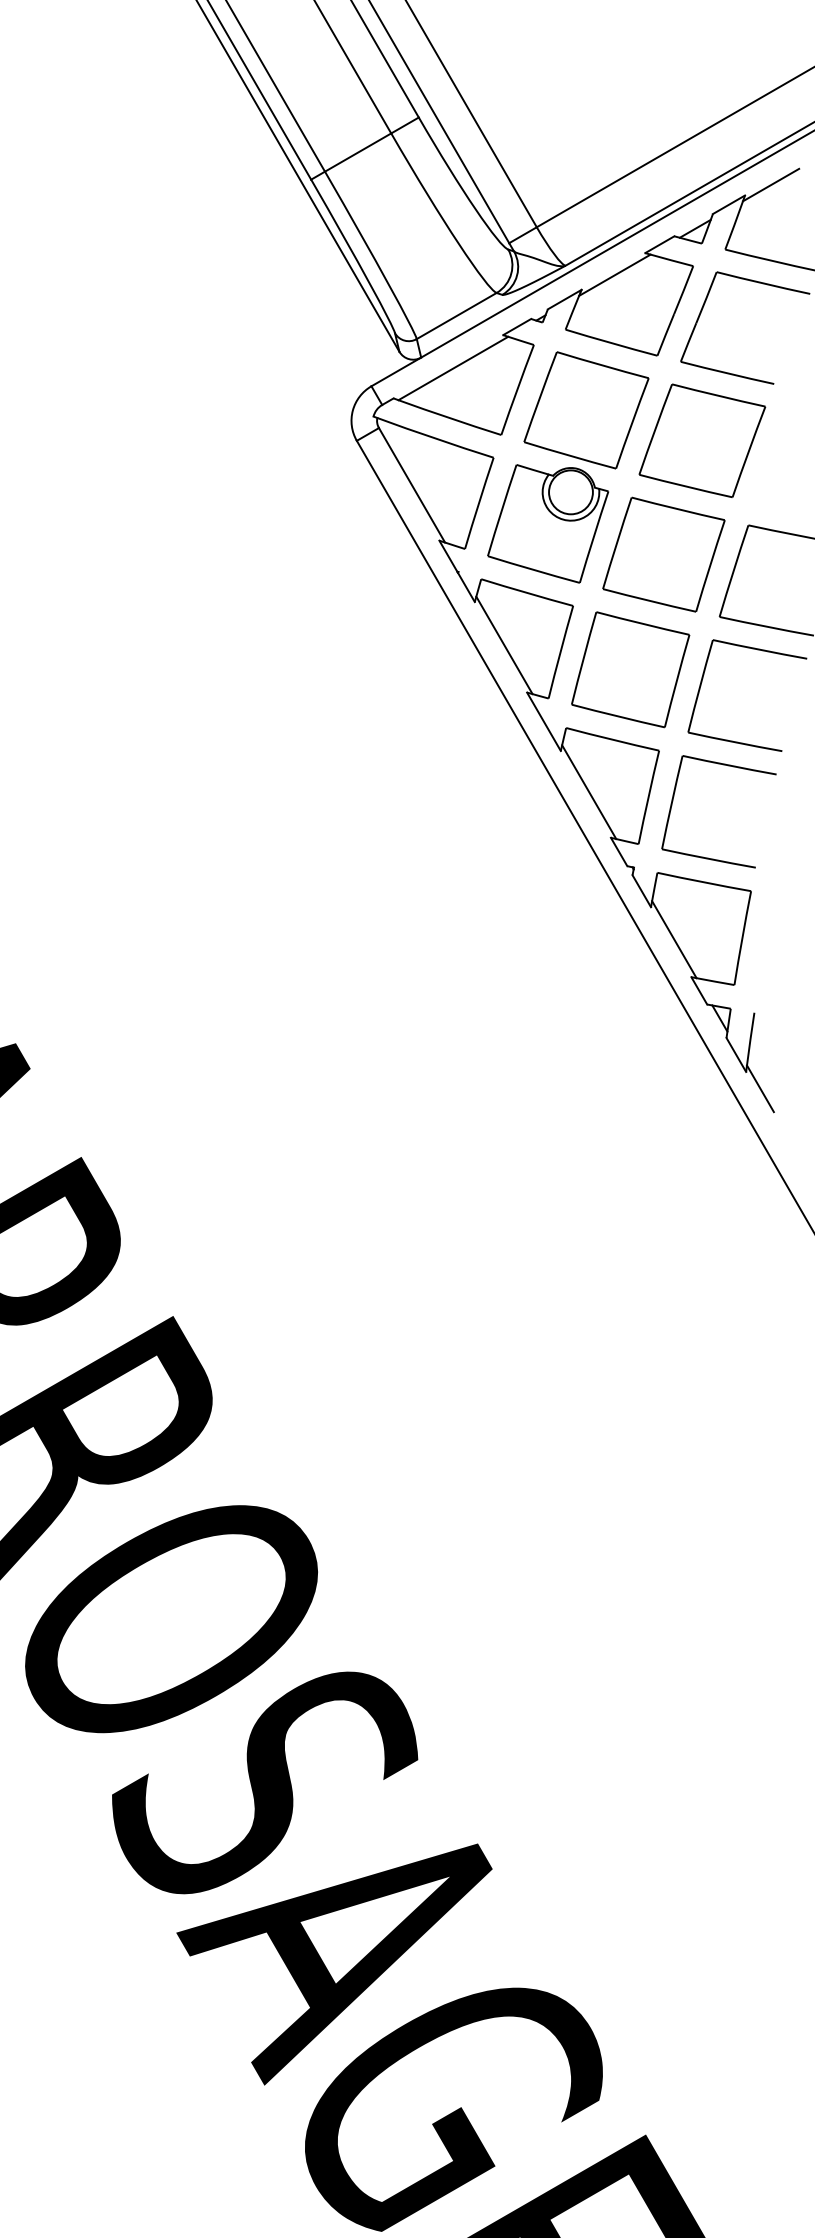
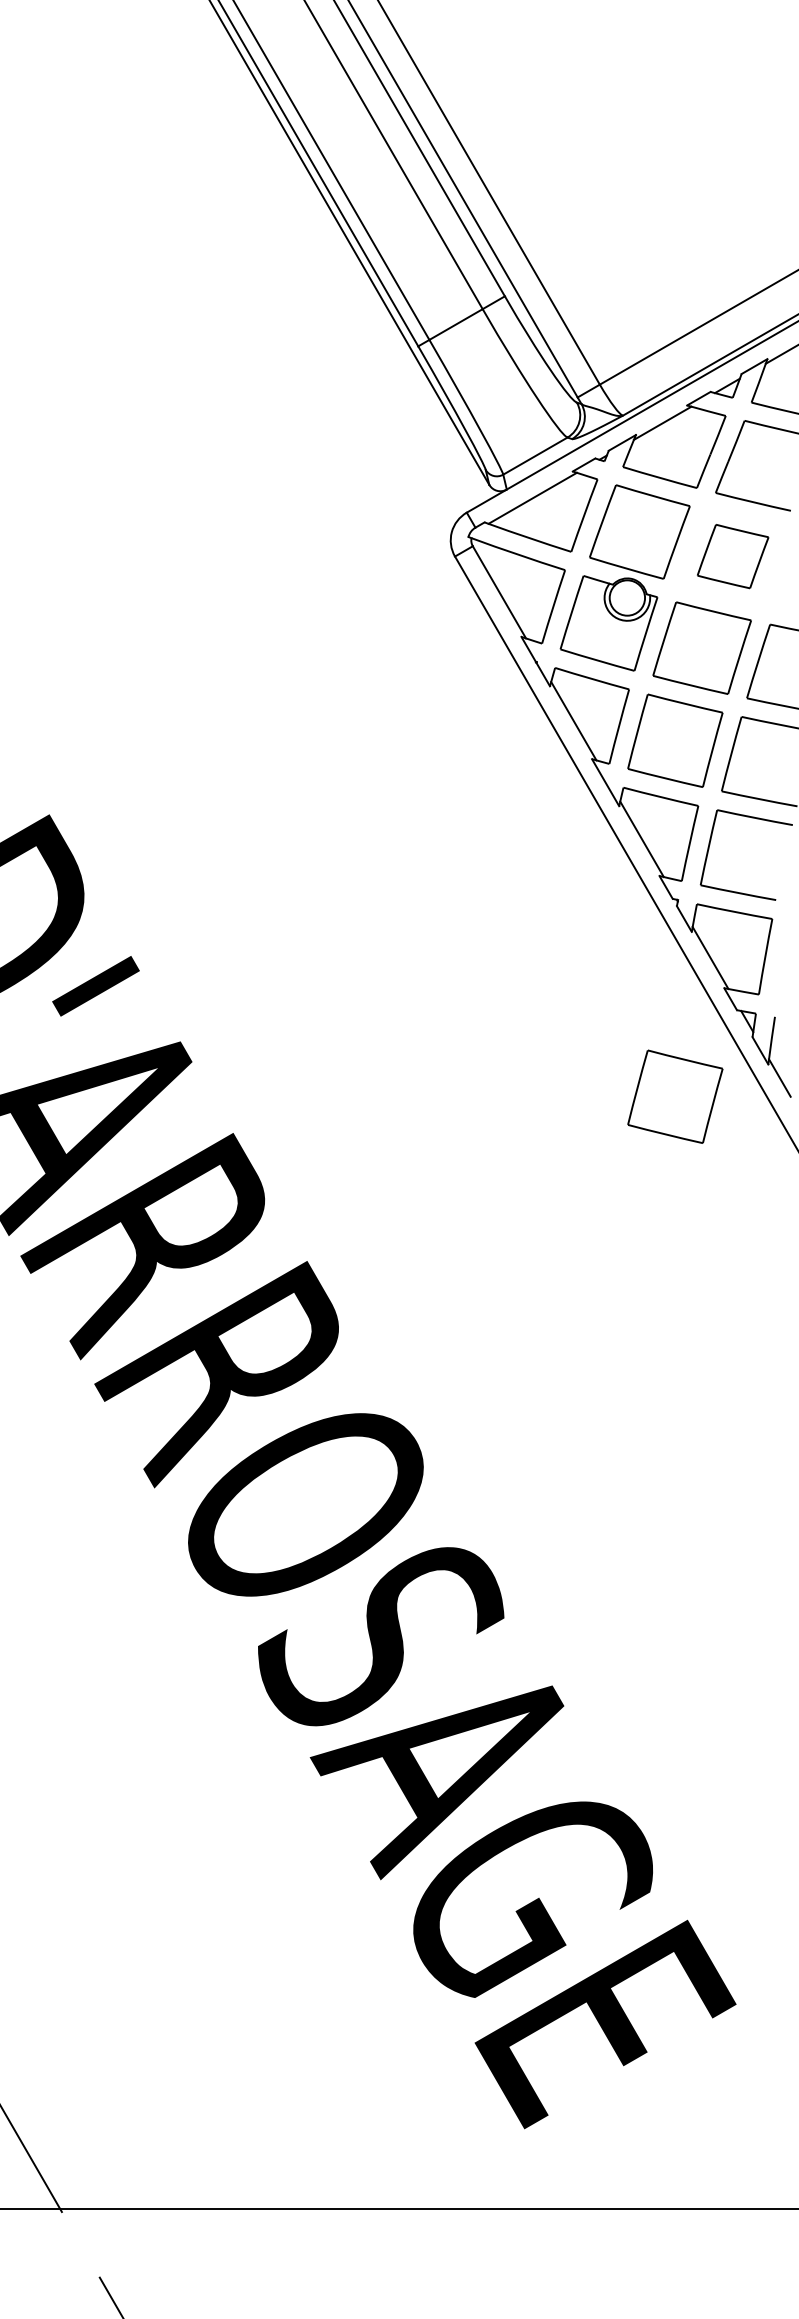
part: (701, 440) -> (732, 556), size x0.7
part: (630, 1111) -> (675, 1096), added

